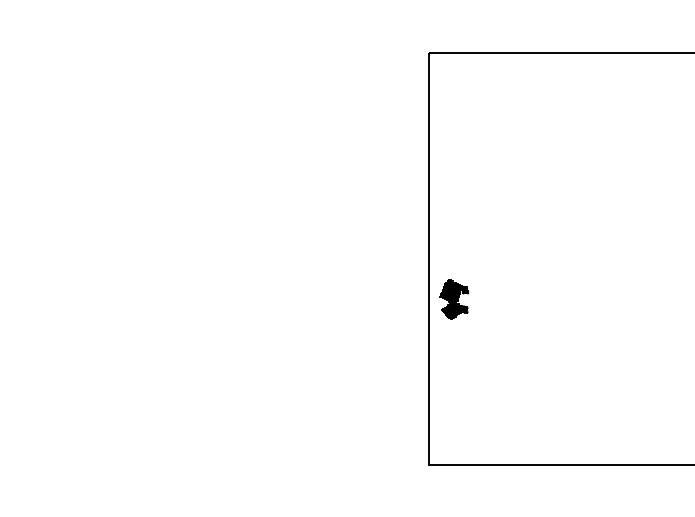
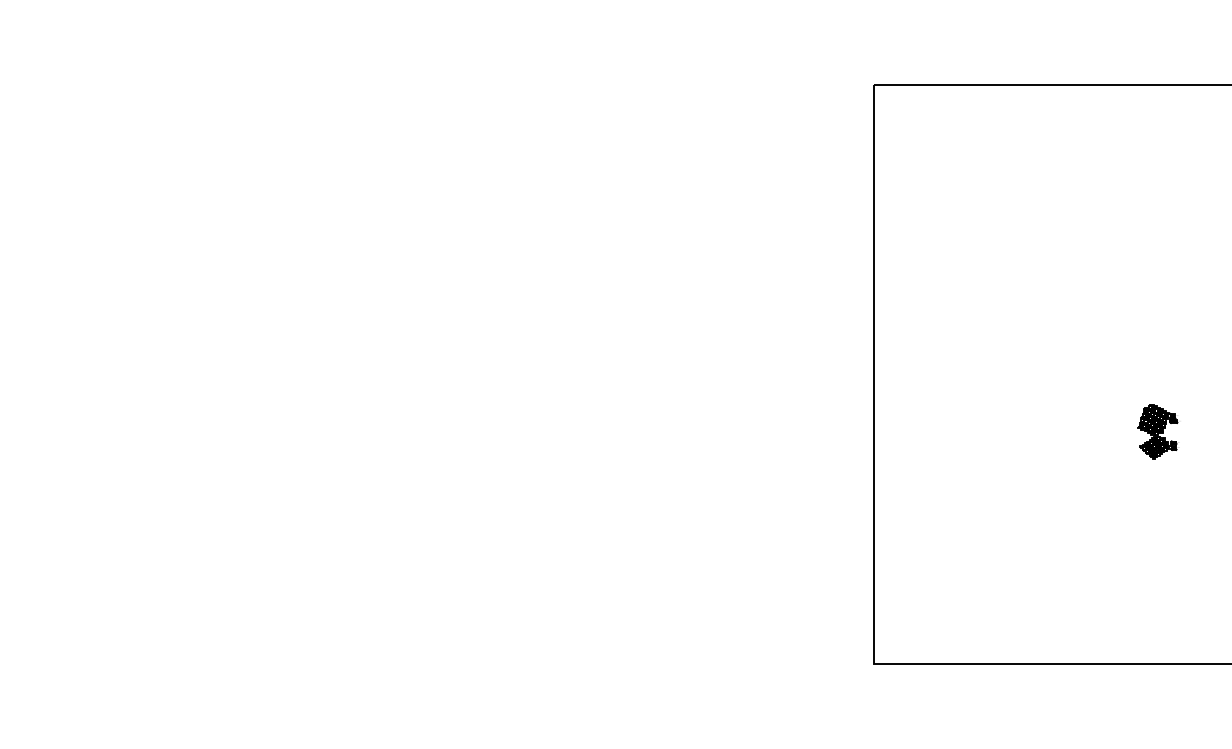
part: (454, 299) -> (1157, 431), moved

